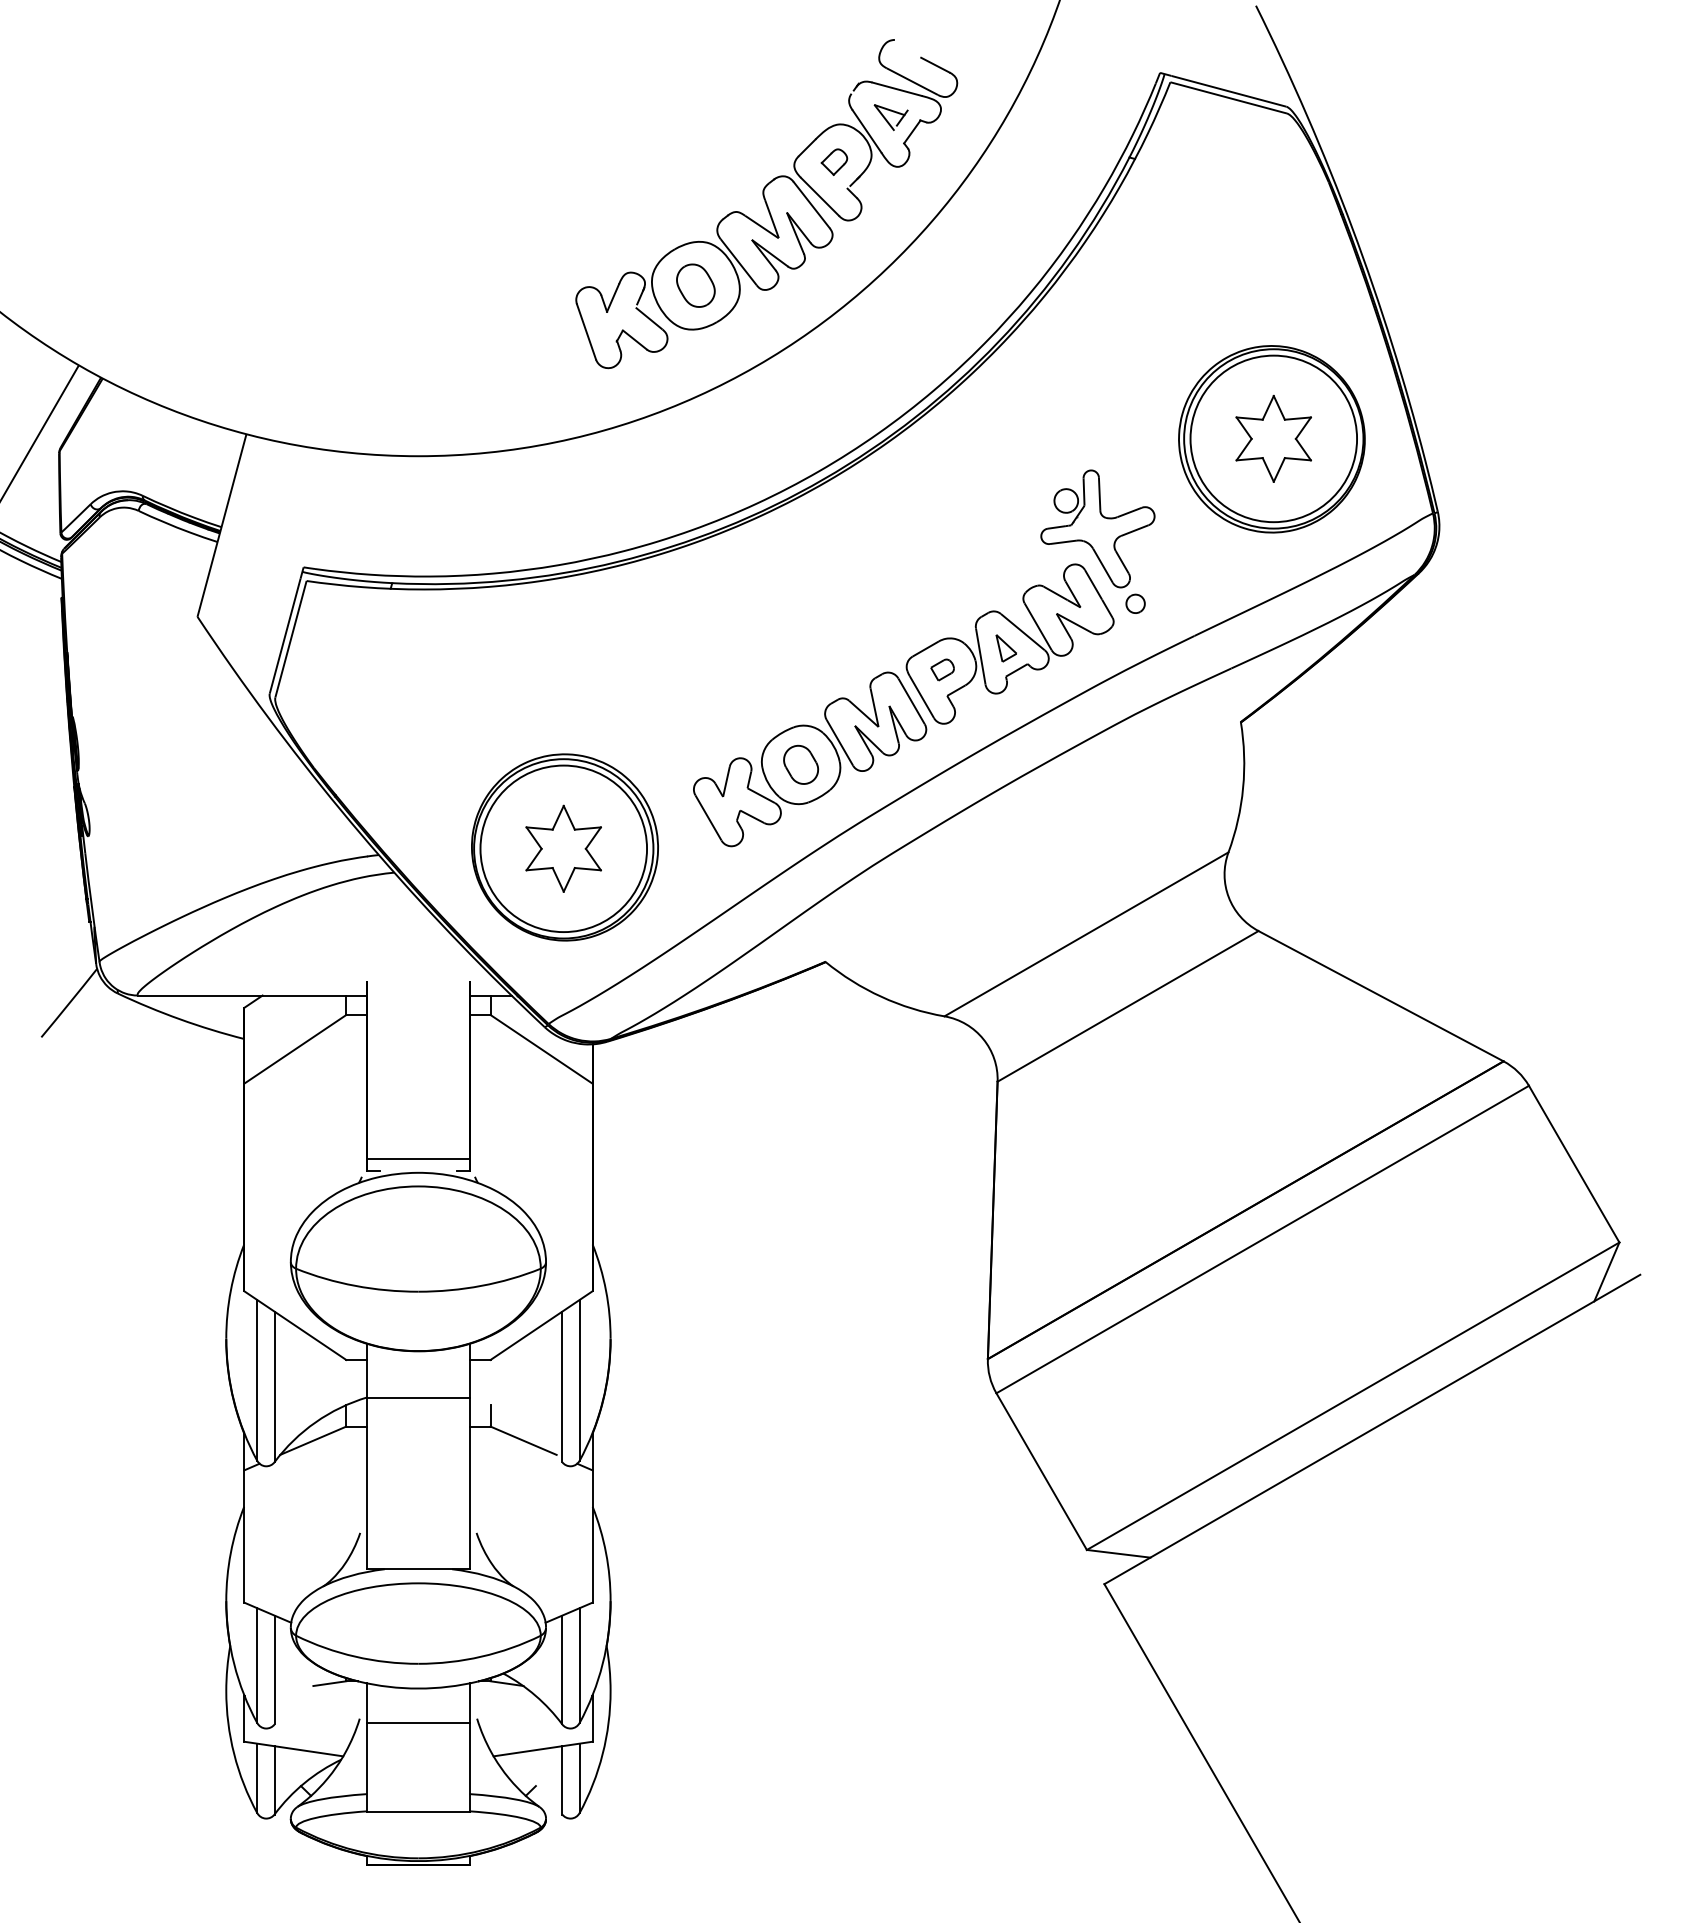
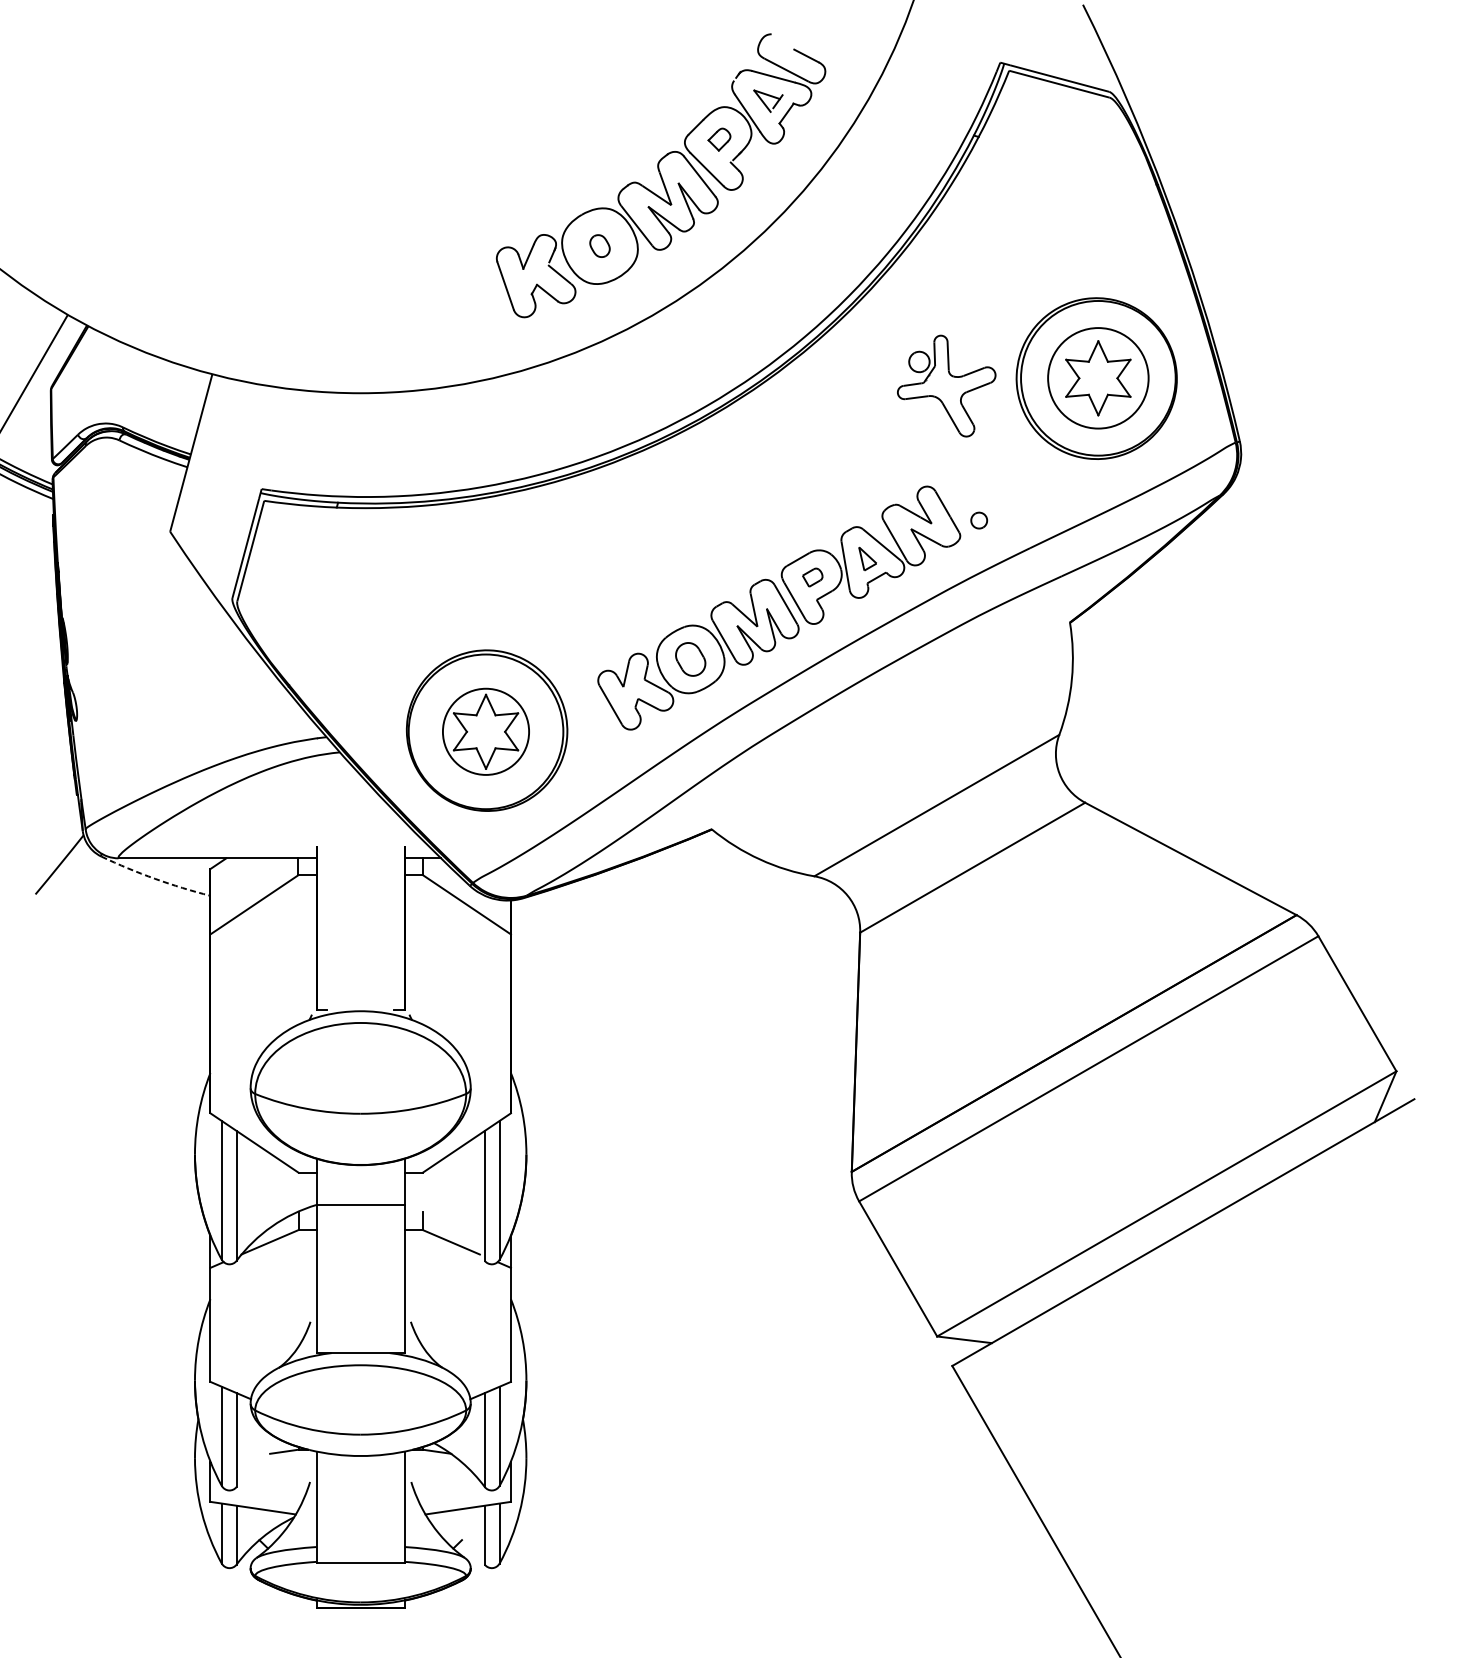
part: (695, 285) -> (599, 246), size x0.6
circle: (1273, 438) -> (1098, 377), size x0.7
part: (1097, 528) -> (946, 385), moved
circle: (563, 848) -> (485, 731), size x0.6
arc: (179, 1019) -> (154, 879), solid -> dashed
line: (418, 1158) -> (360, 998), removed
line: (418, 1722) -> (360, 1485), removed

